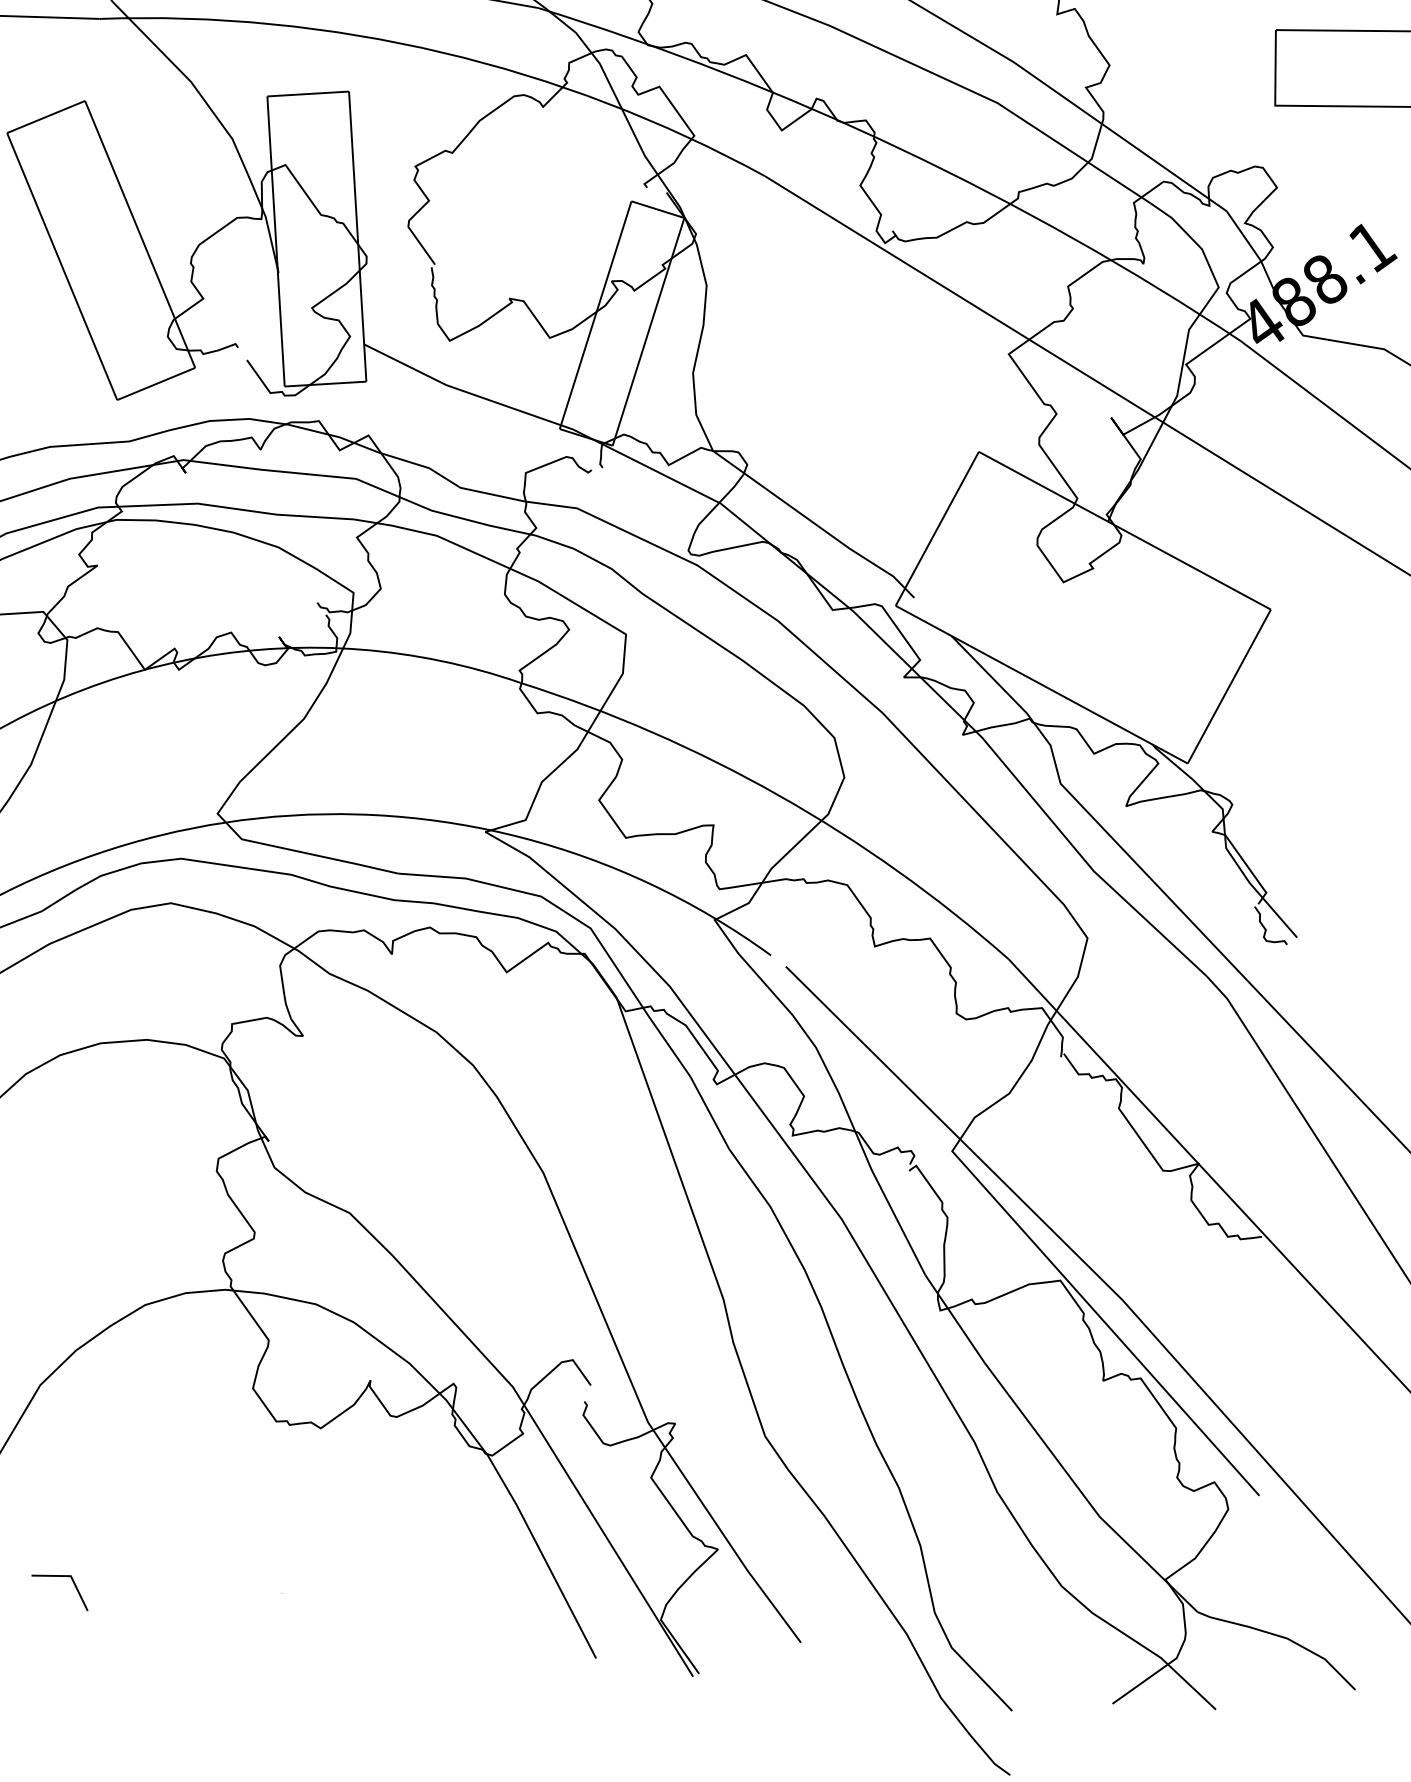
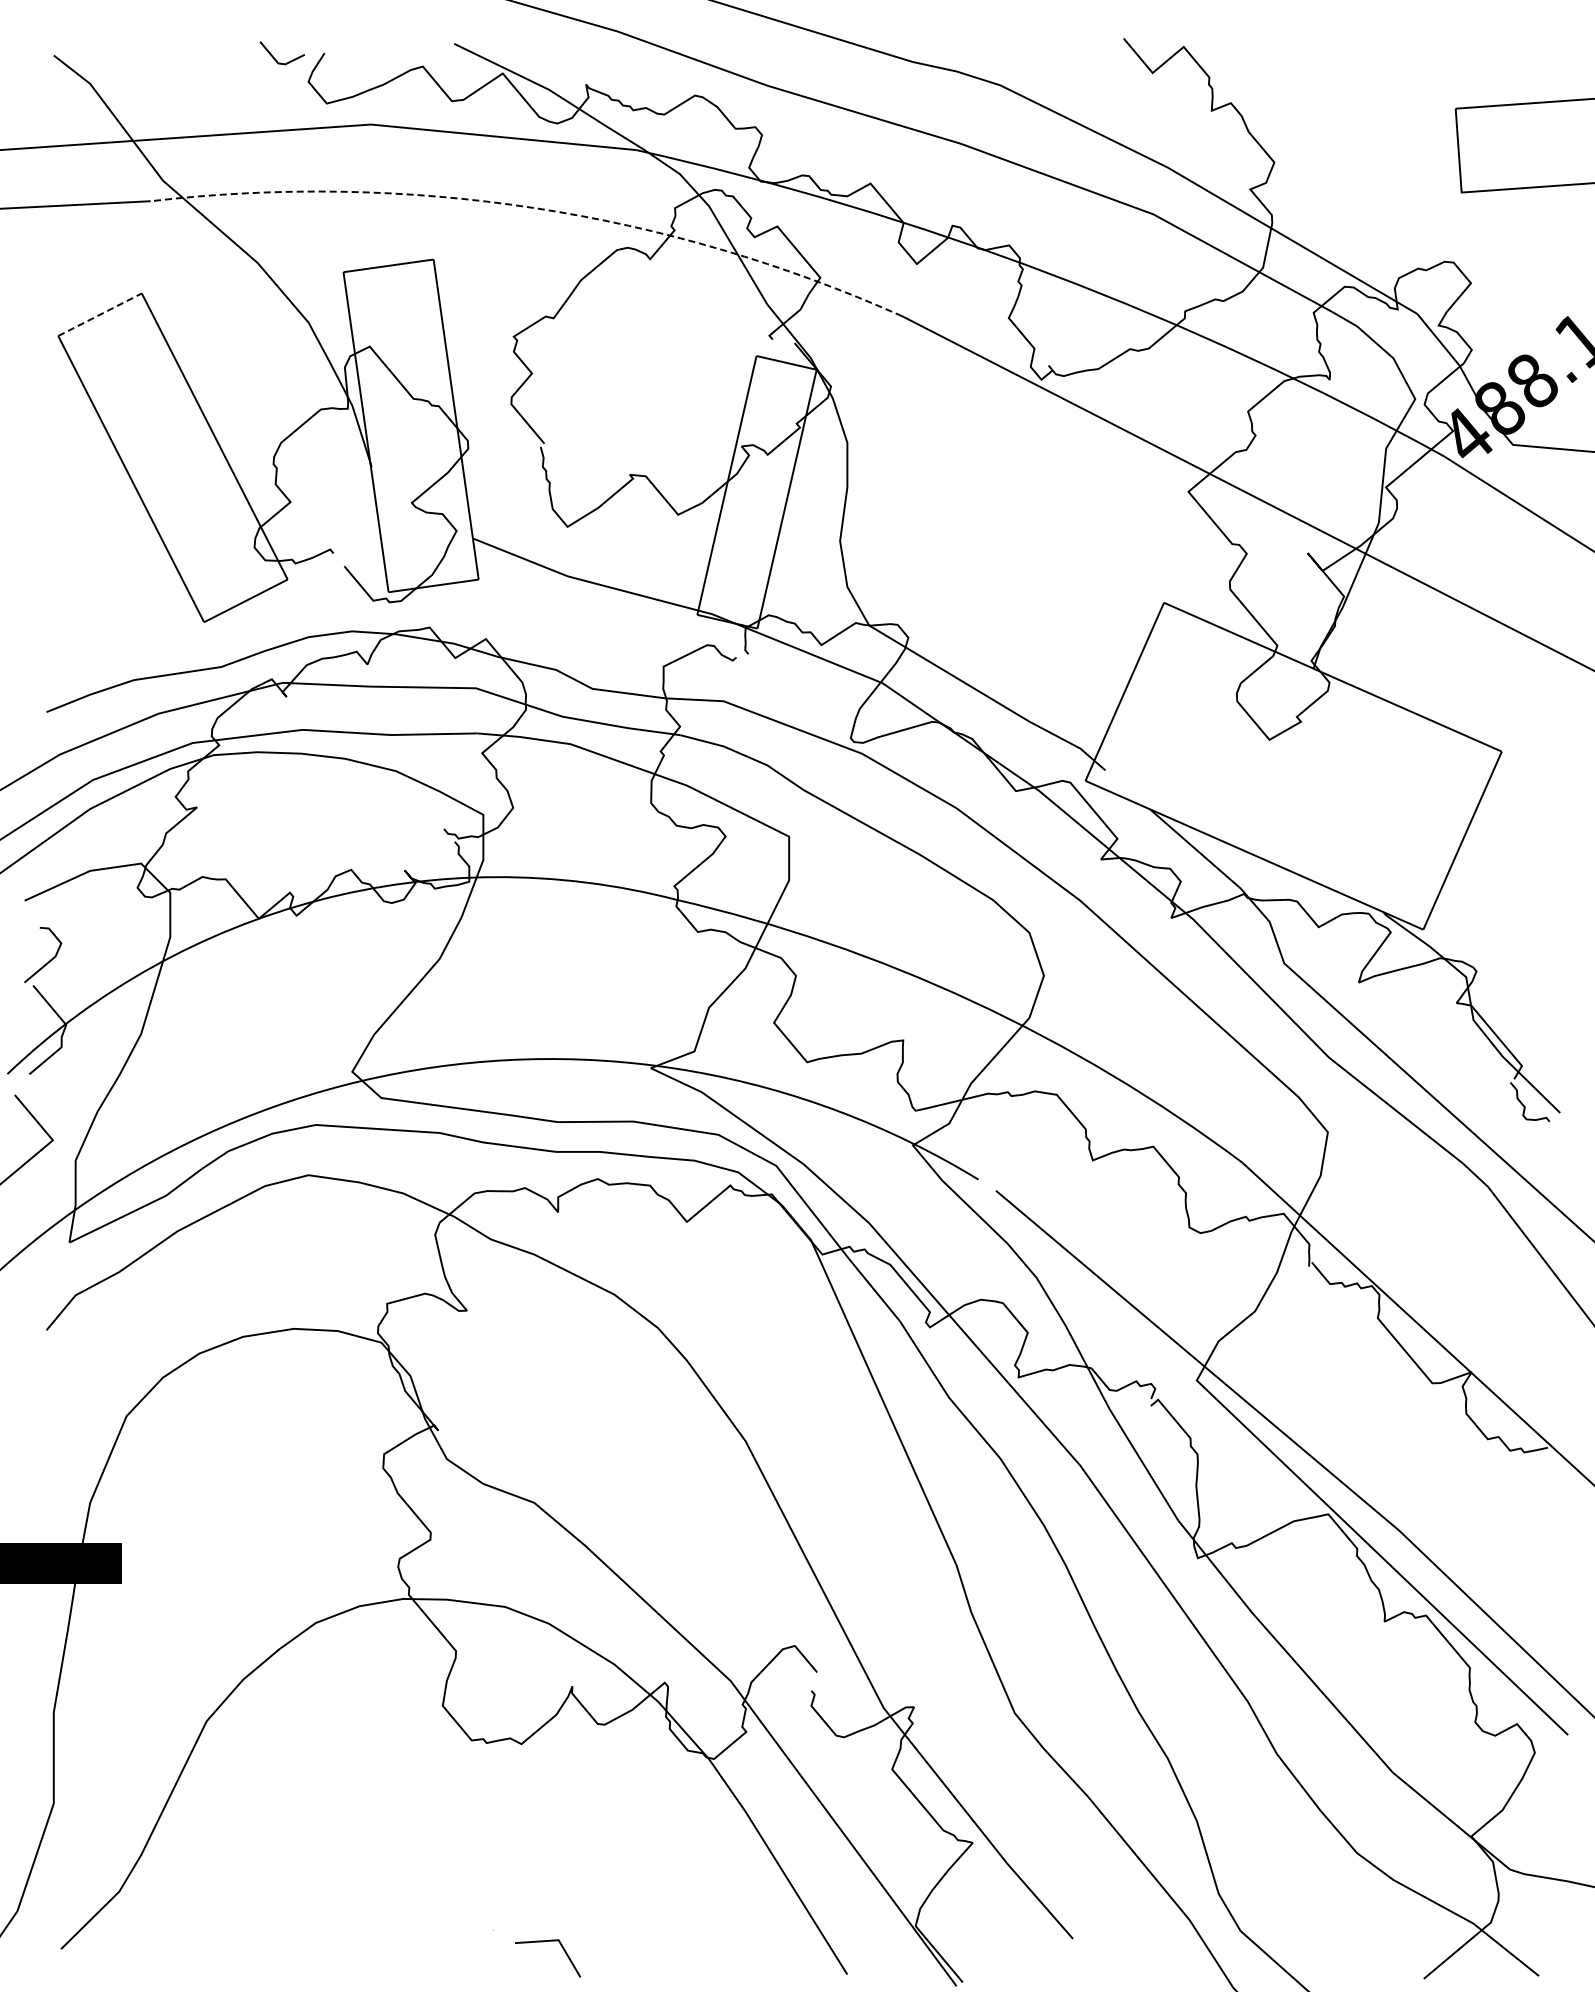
arc: (443, 53) -> (534, 208), solid -> dashed
line: (46, 116) -> (100, 314), solid -> dashed
line: (58, 1577) -> (544, 1942), moved

